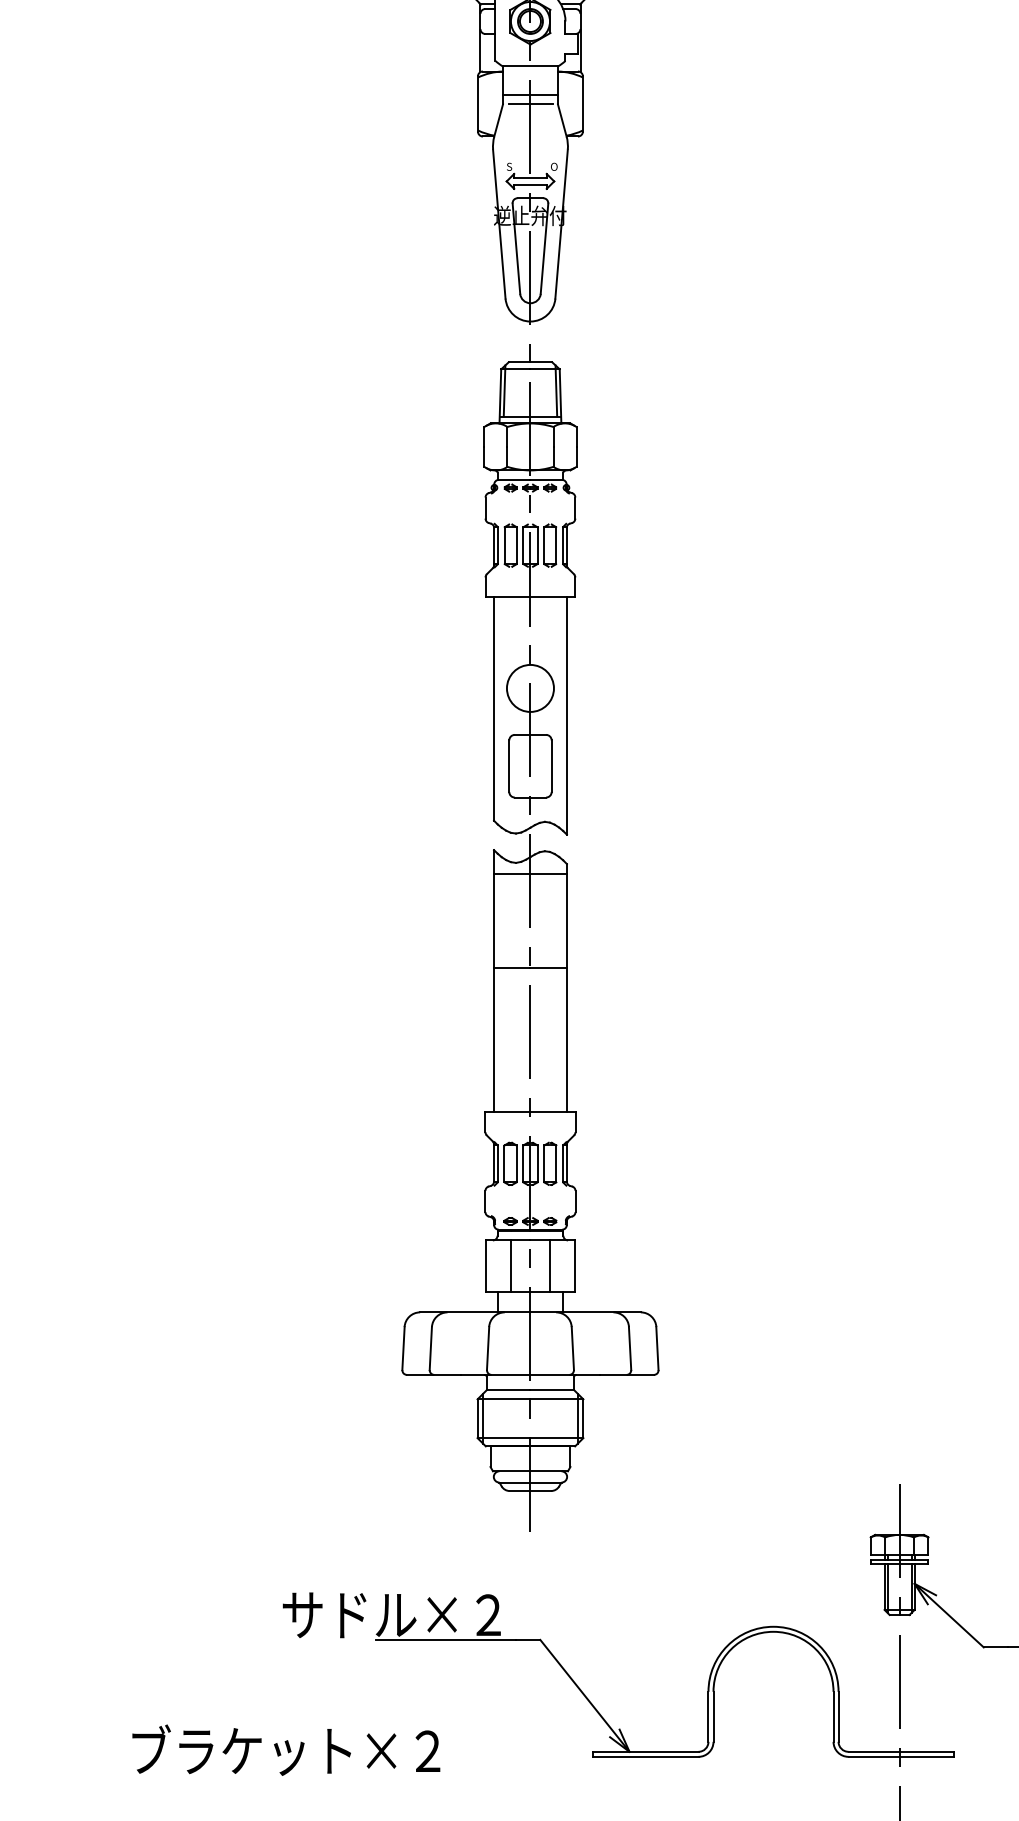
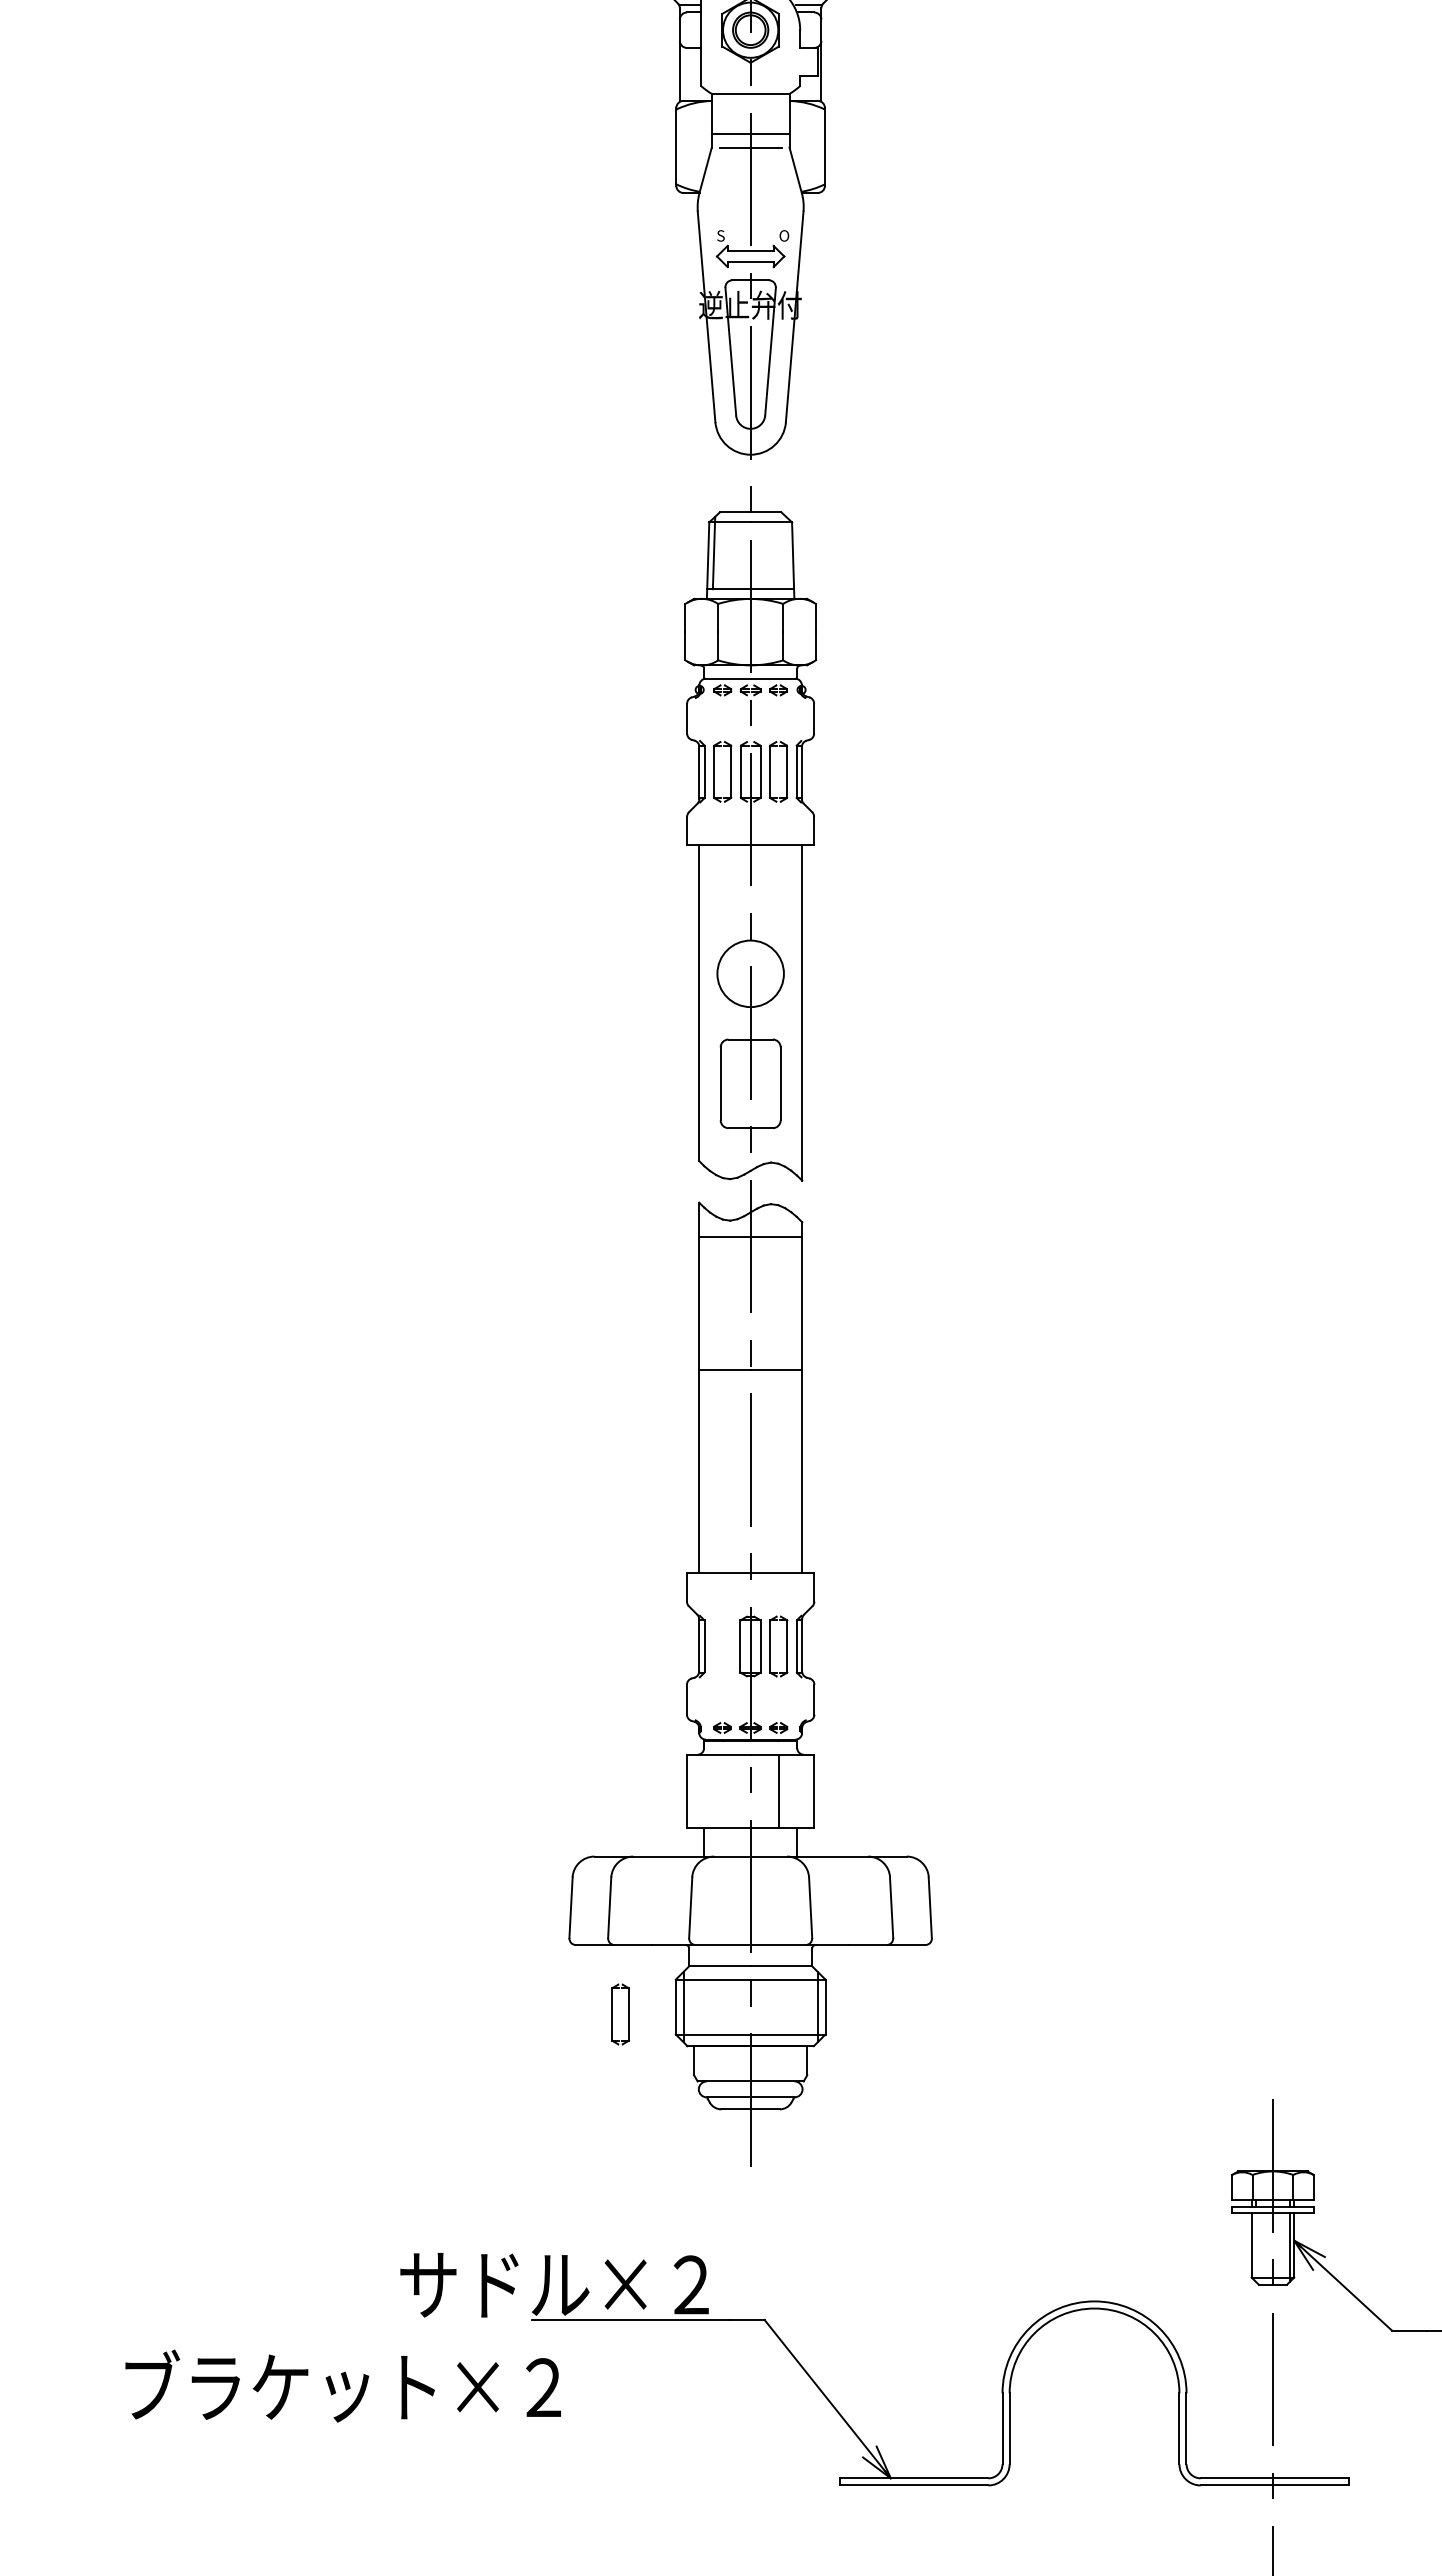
line: (556, 390) -> (787, 552), removed
part: (504, 1163) -> (612, 2014), moved
line: (510, 1265) -> (722, 1790), removed
line: (887, 1587) -> (1255, 2246), removed
text: (285, 1749) -> (342, 2385), moved

